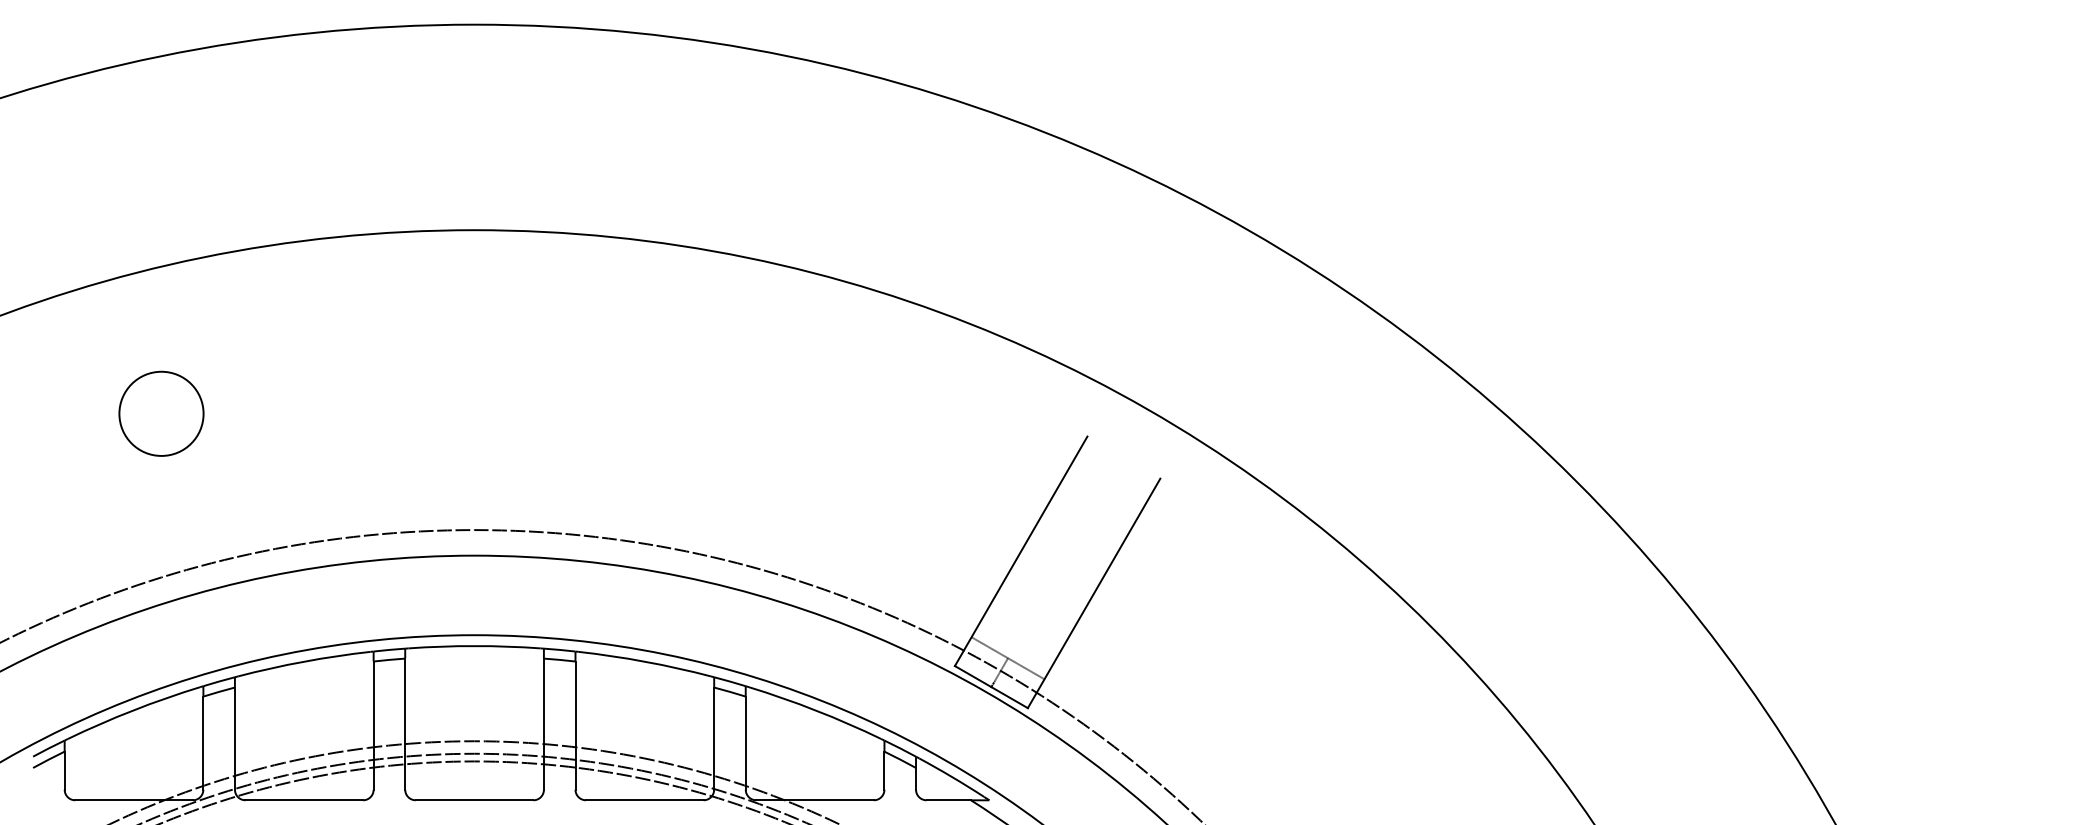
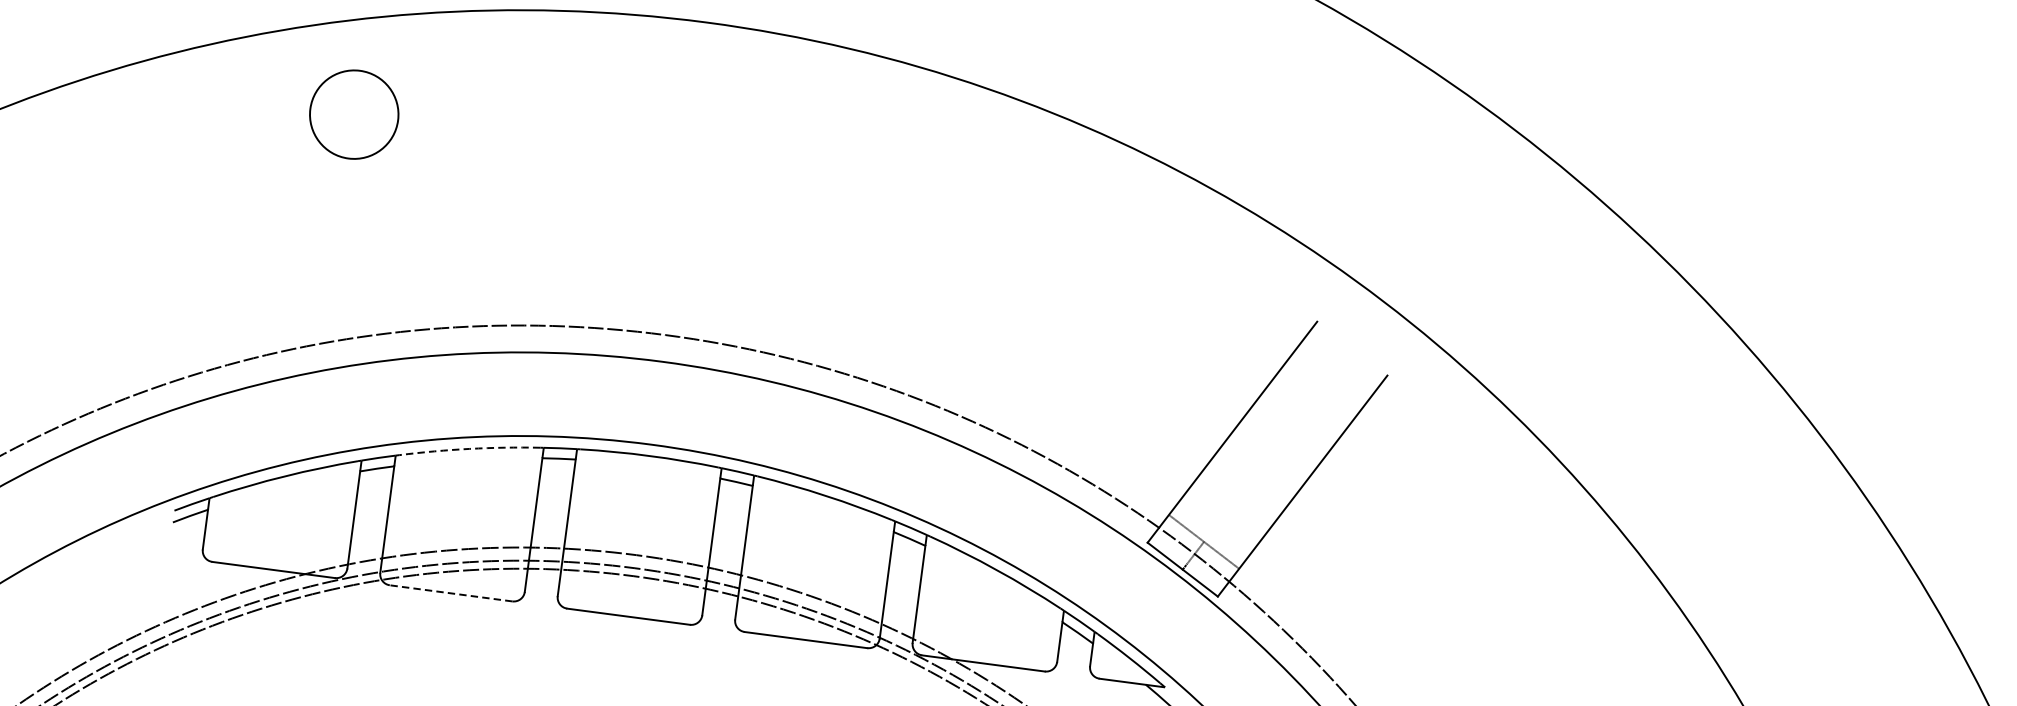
circle: (161, 413) -> (354, 114), moved
arc: (303, 661) -> (469, 448), solid -> dashed
line: (304, 800) -> (451, 593), solid -> dashed

